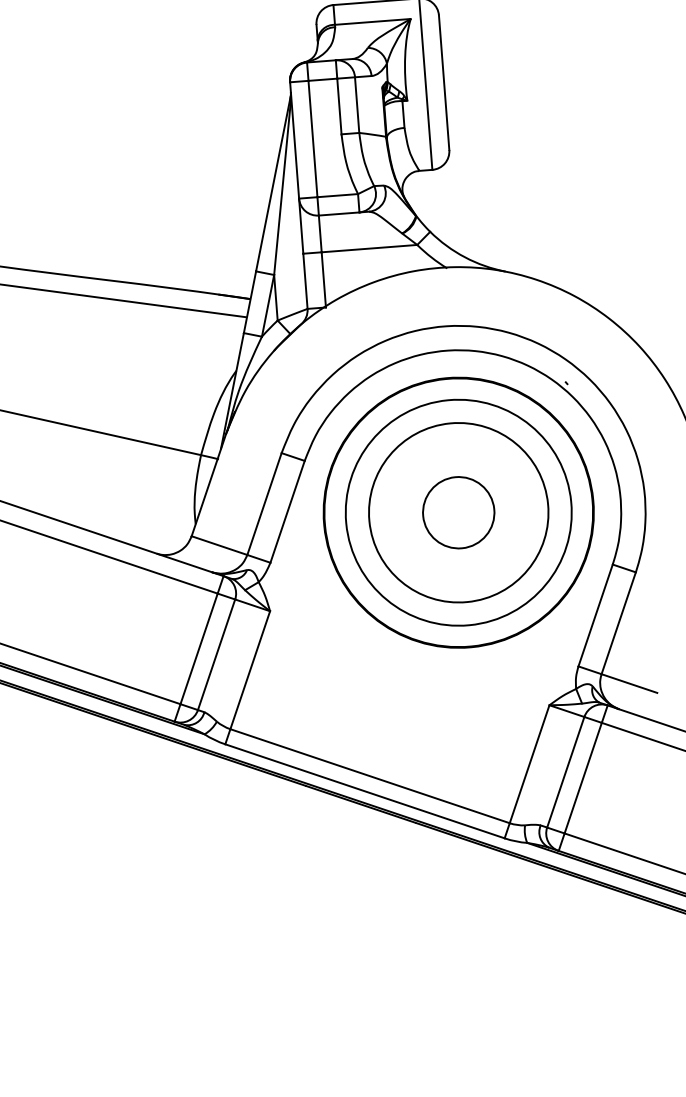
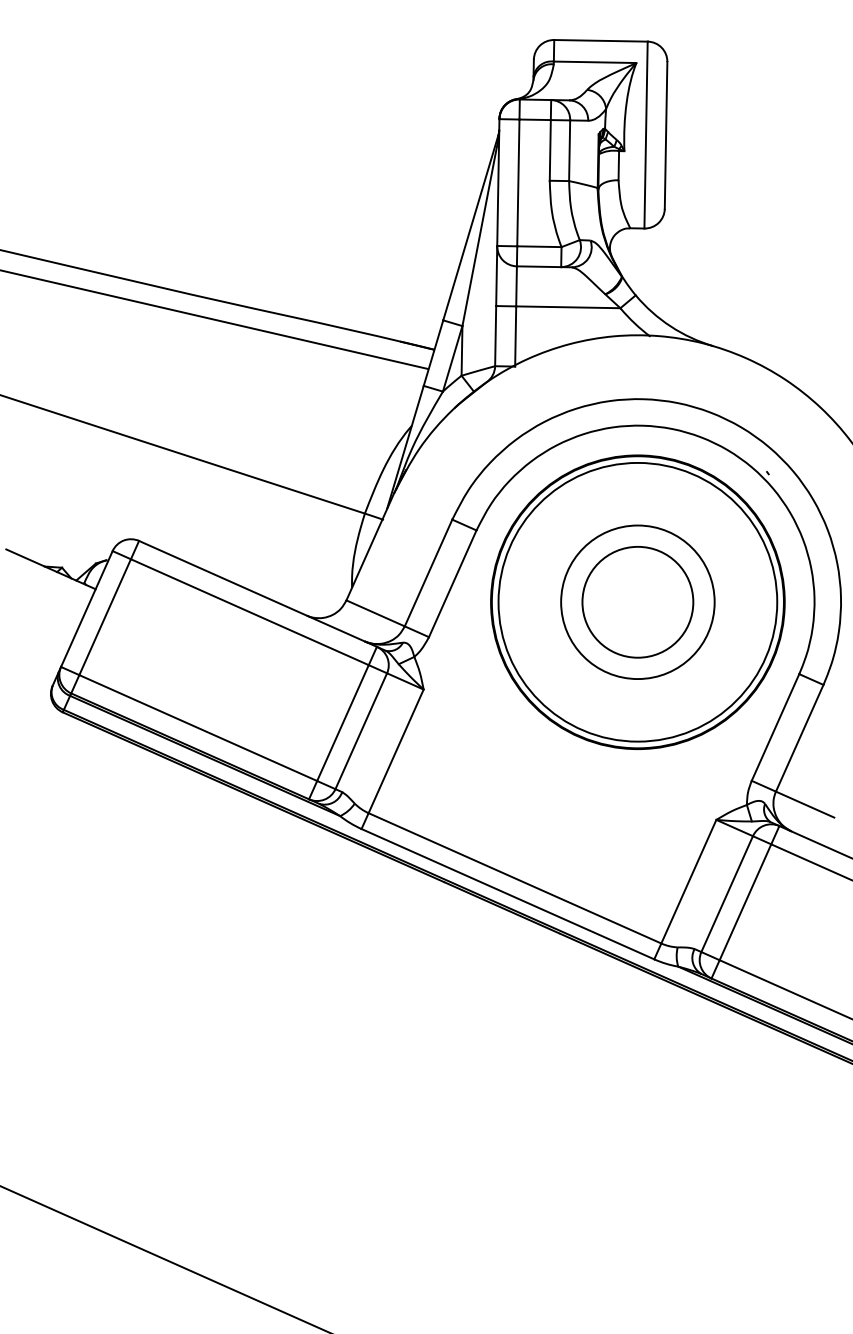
circle: (458, 512) -> (637, 601), size x1.43
circle: (458, 512) -> (637, 601), size x1.43
circle: (458, 512) -> (637, 602), size x0.62

